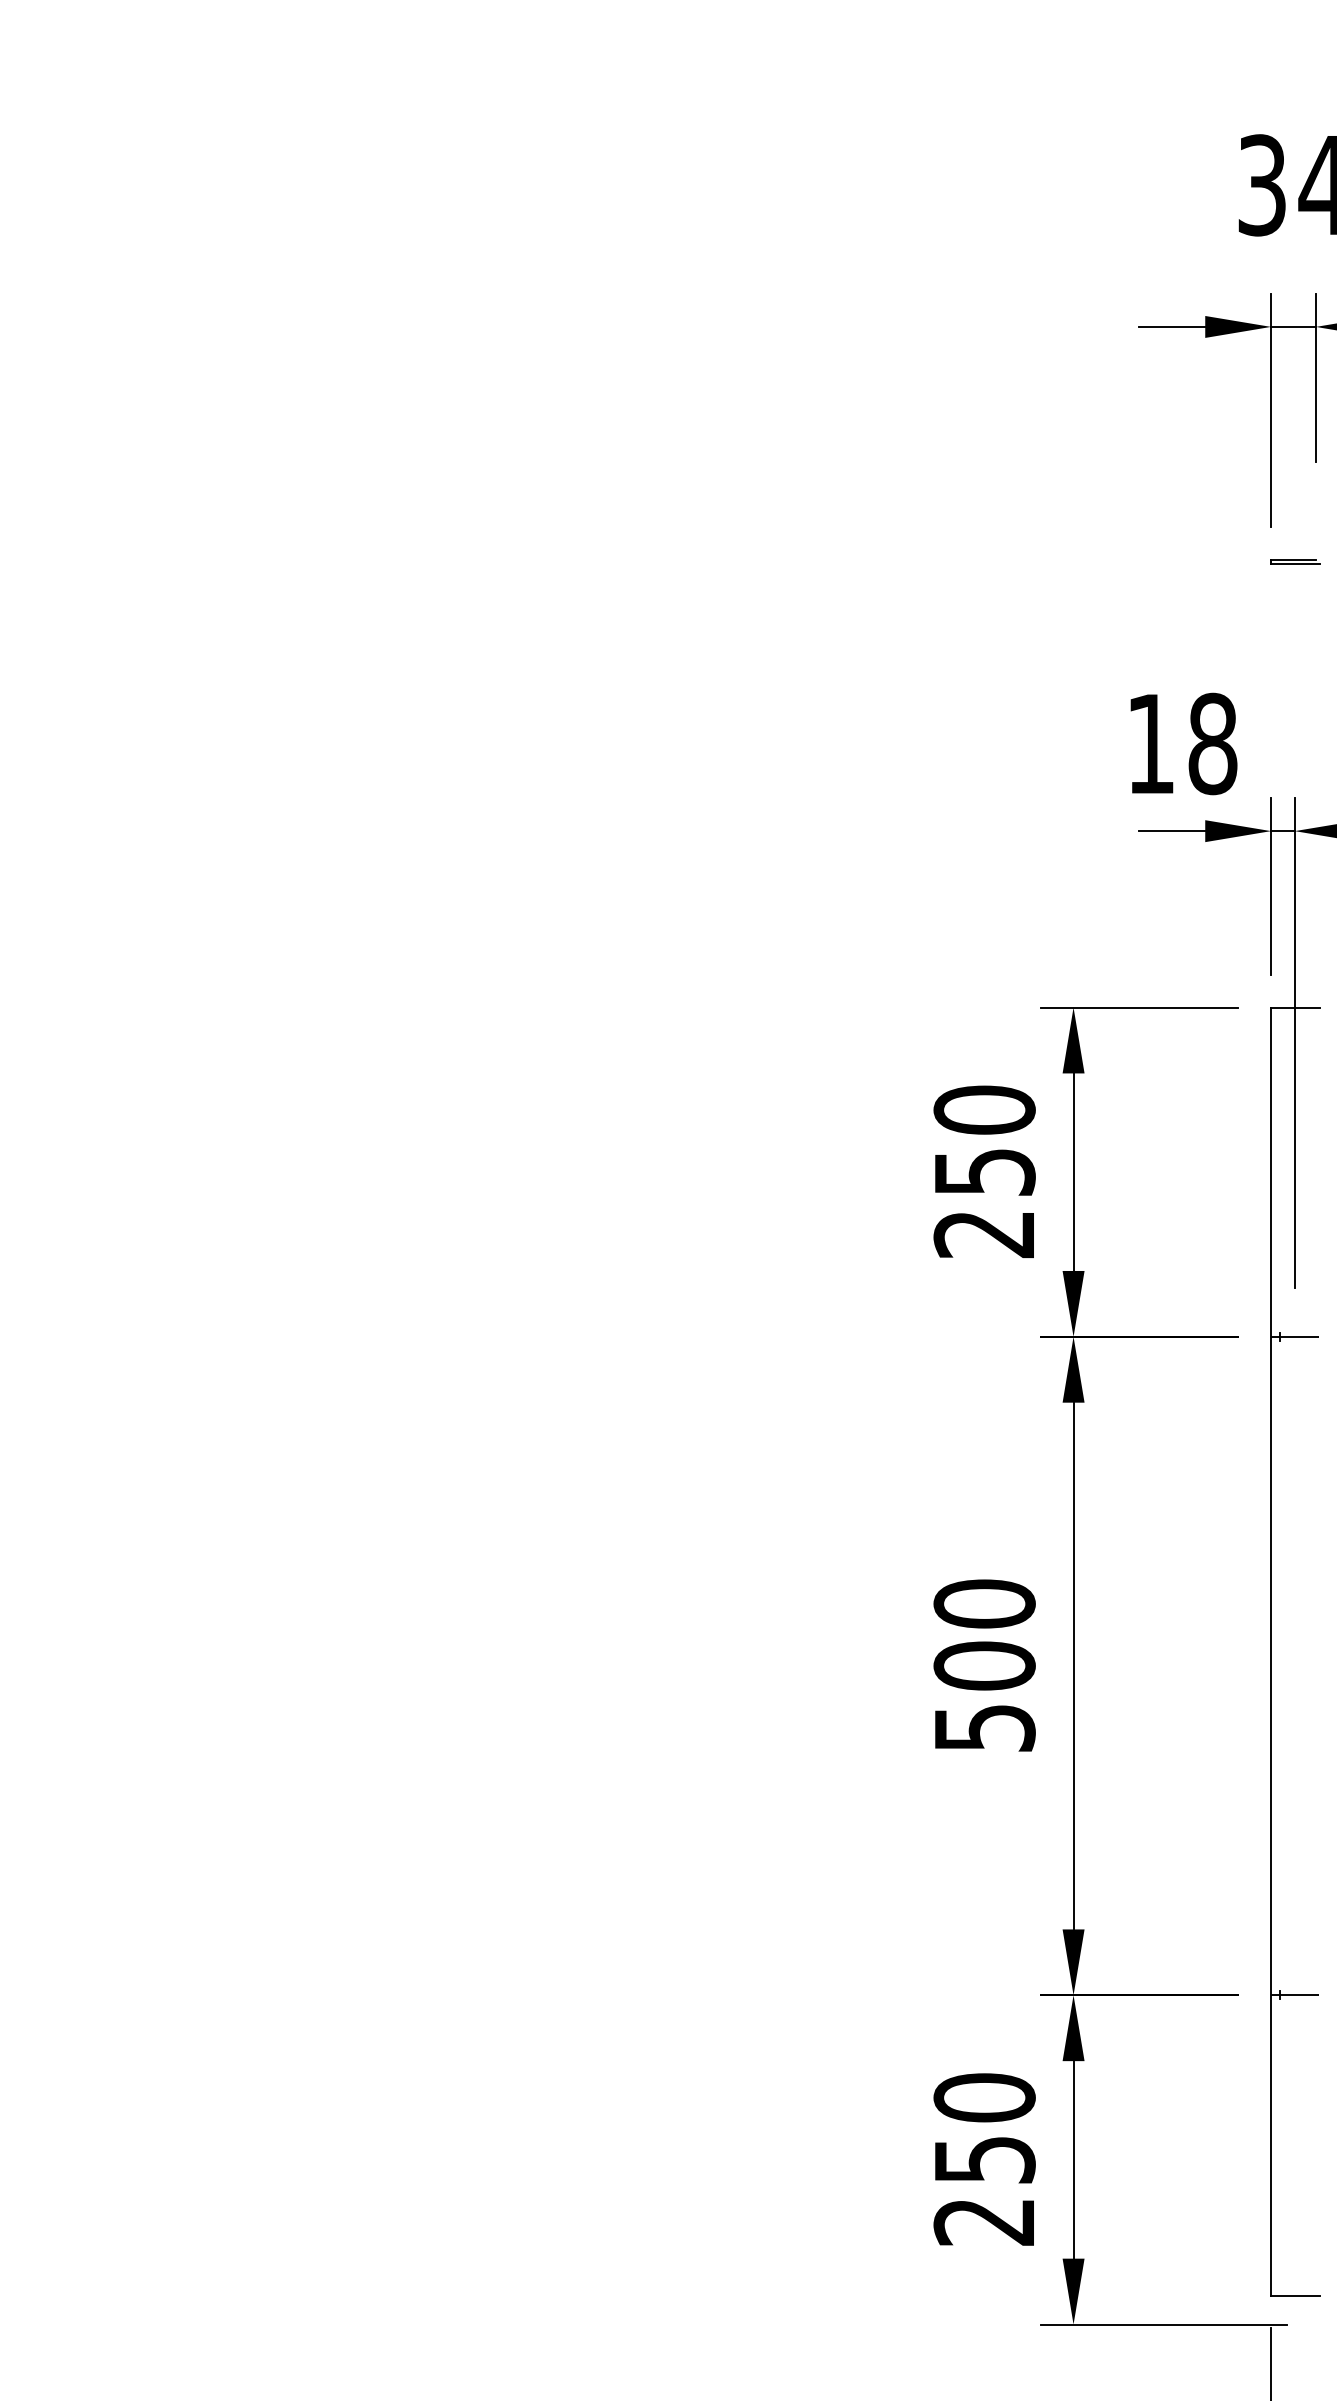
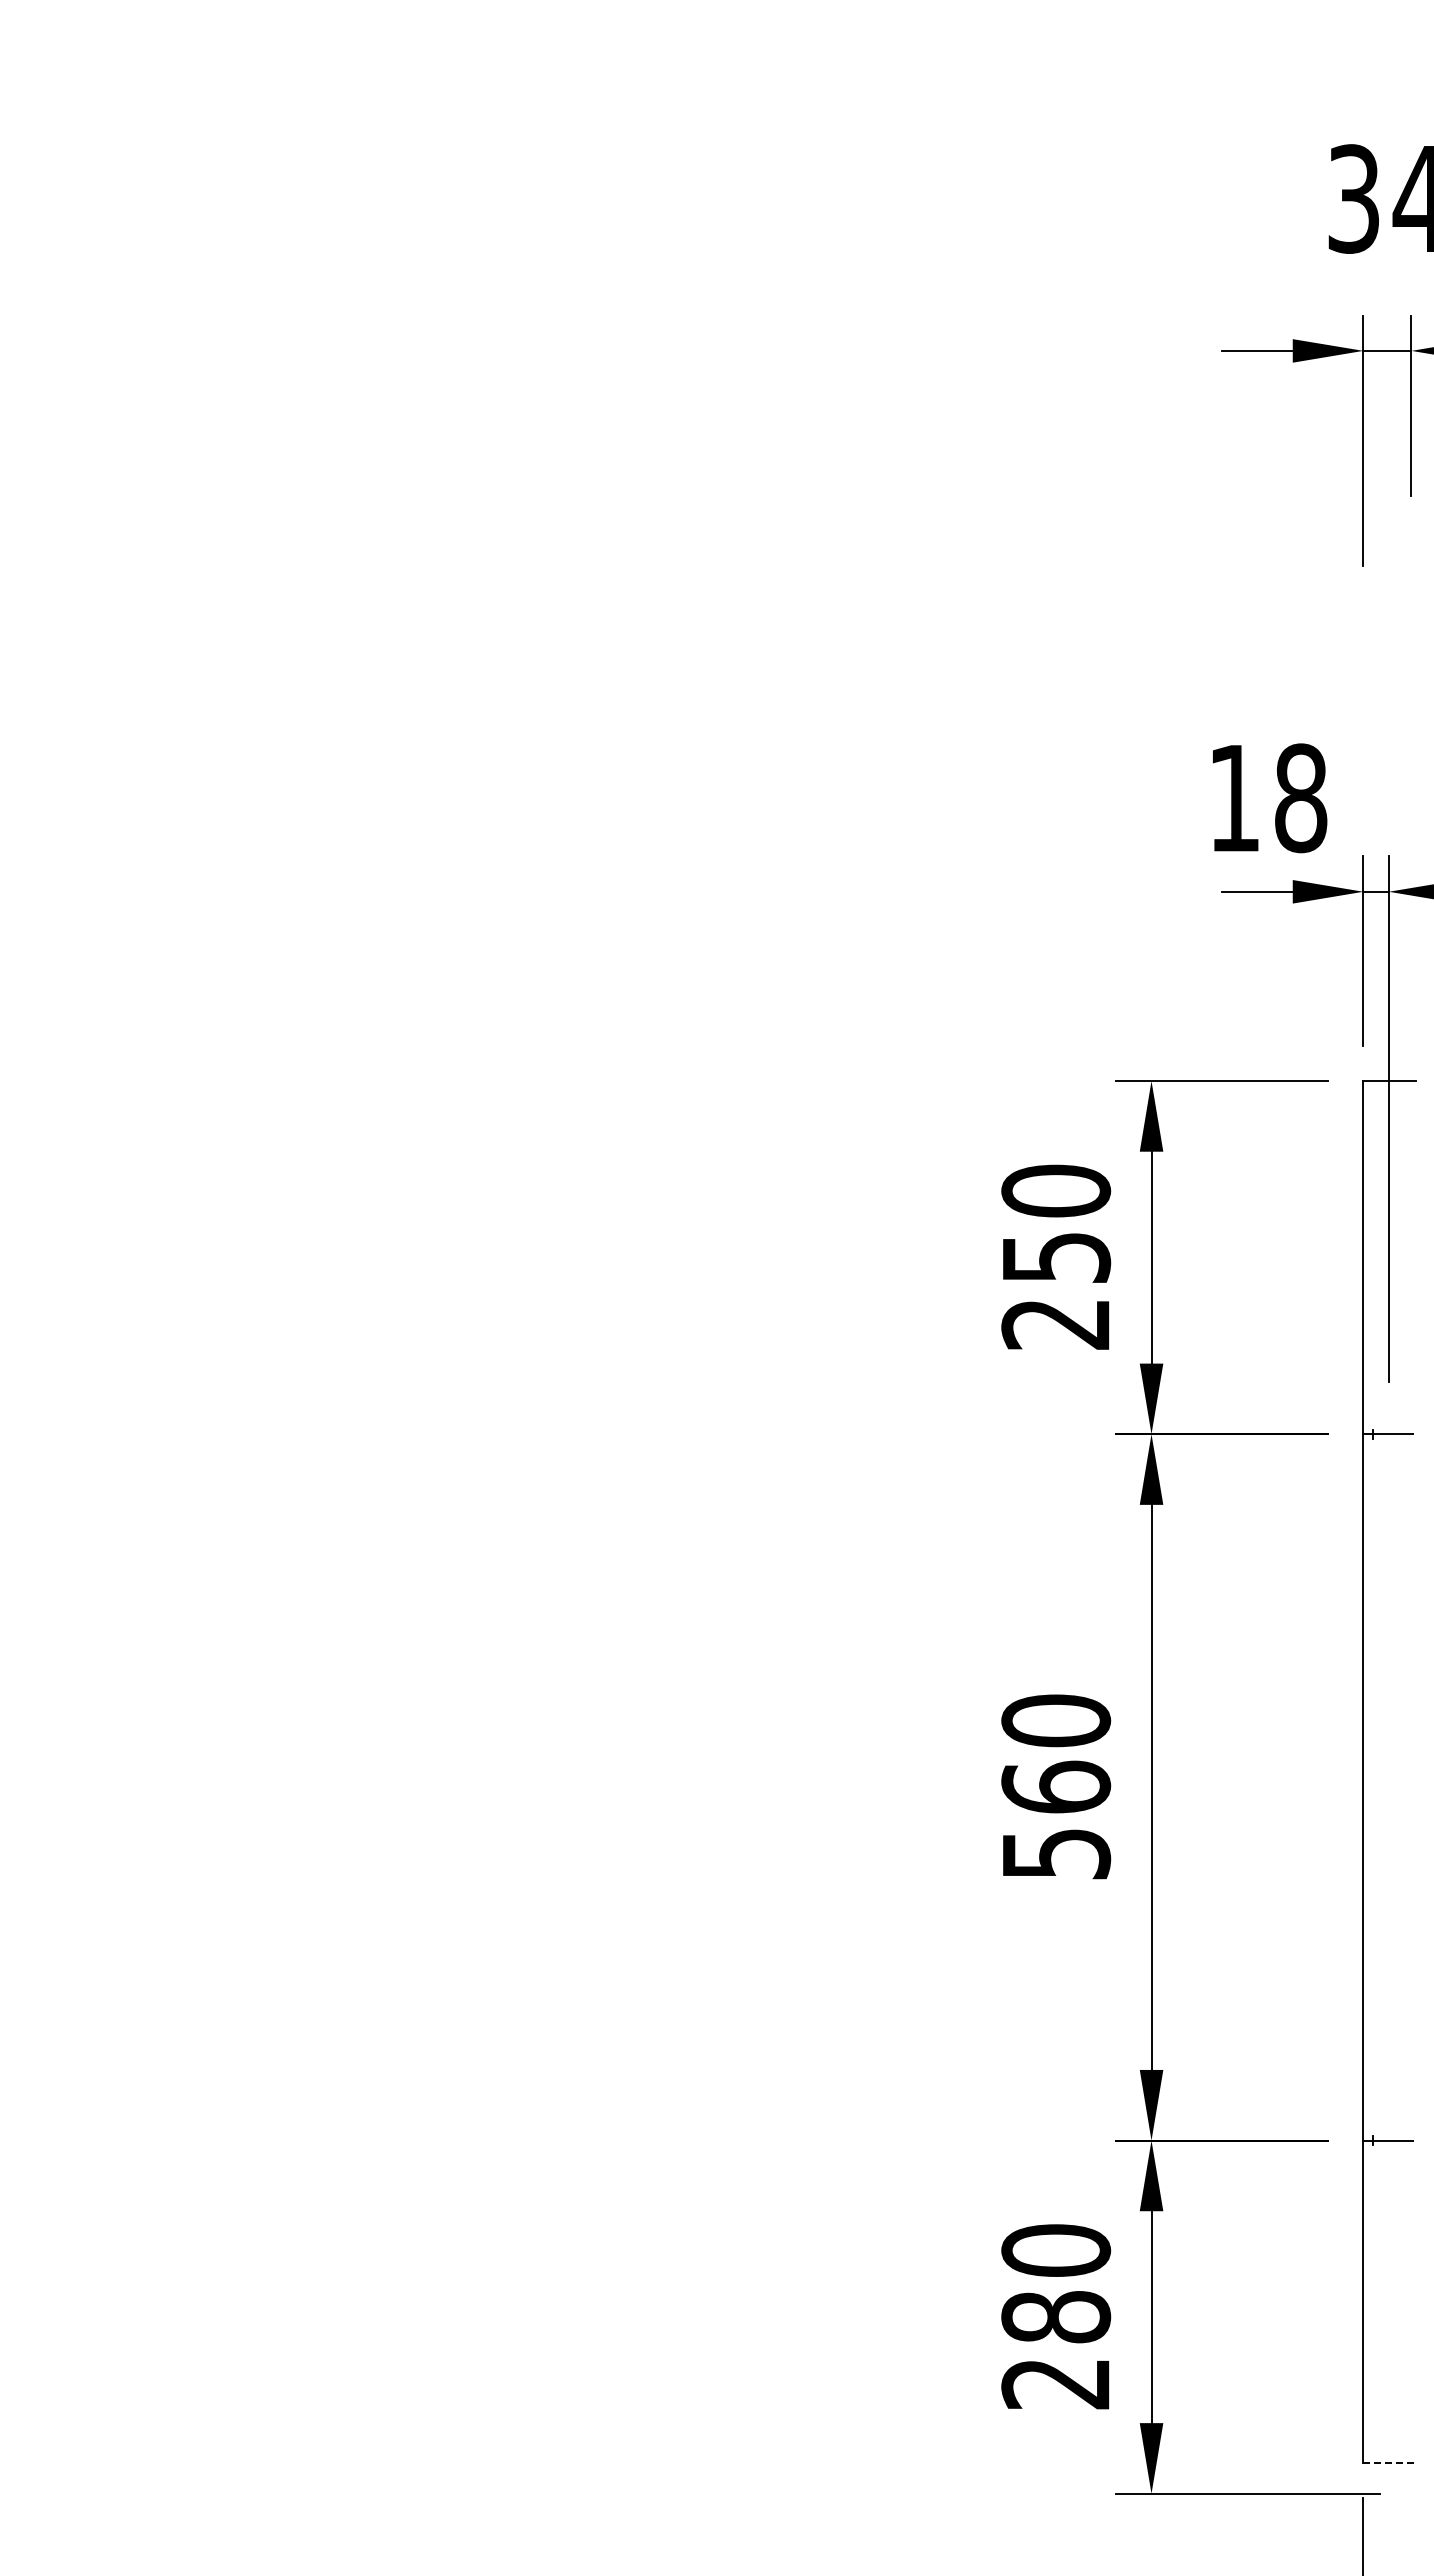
part: (1295, 561) -> (1389, 602), removed
text: (984, 1665) -> (1056, 1786), 500 -> 560
text: (984, 2160) -> (1056, 2317), 250 -> 280
line: (1296, 2295) -> (1390, 2462), solid -> dashed

